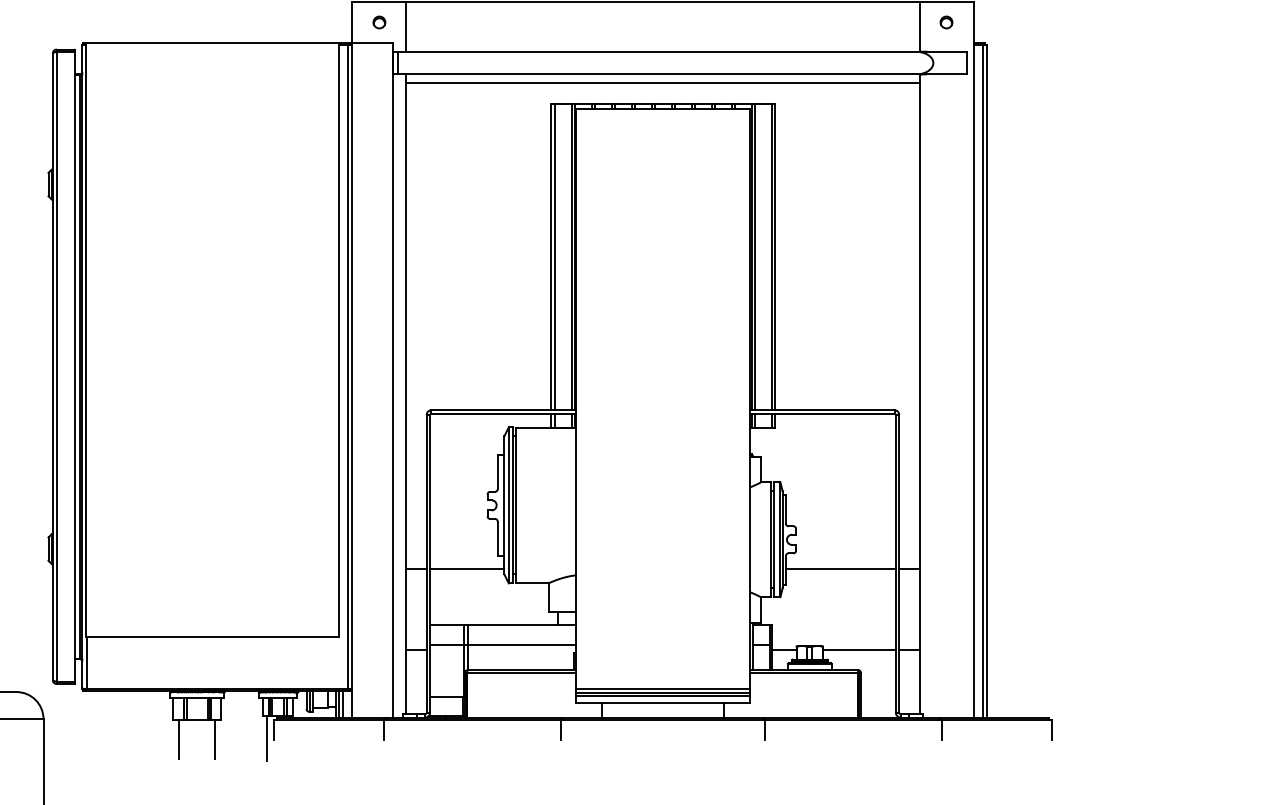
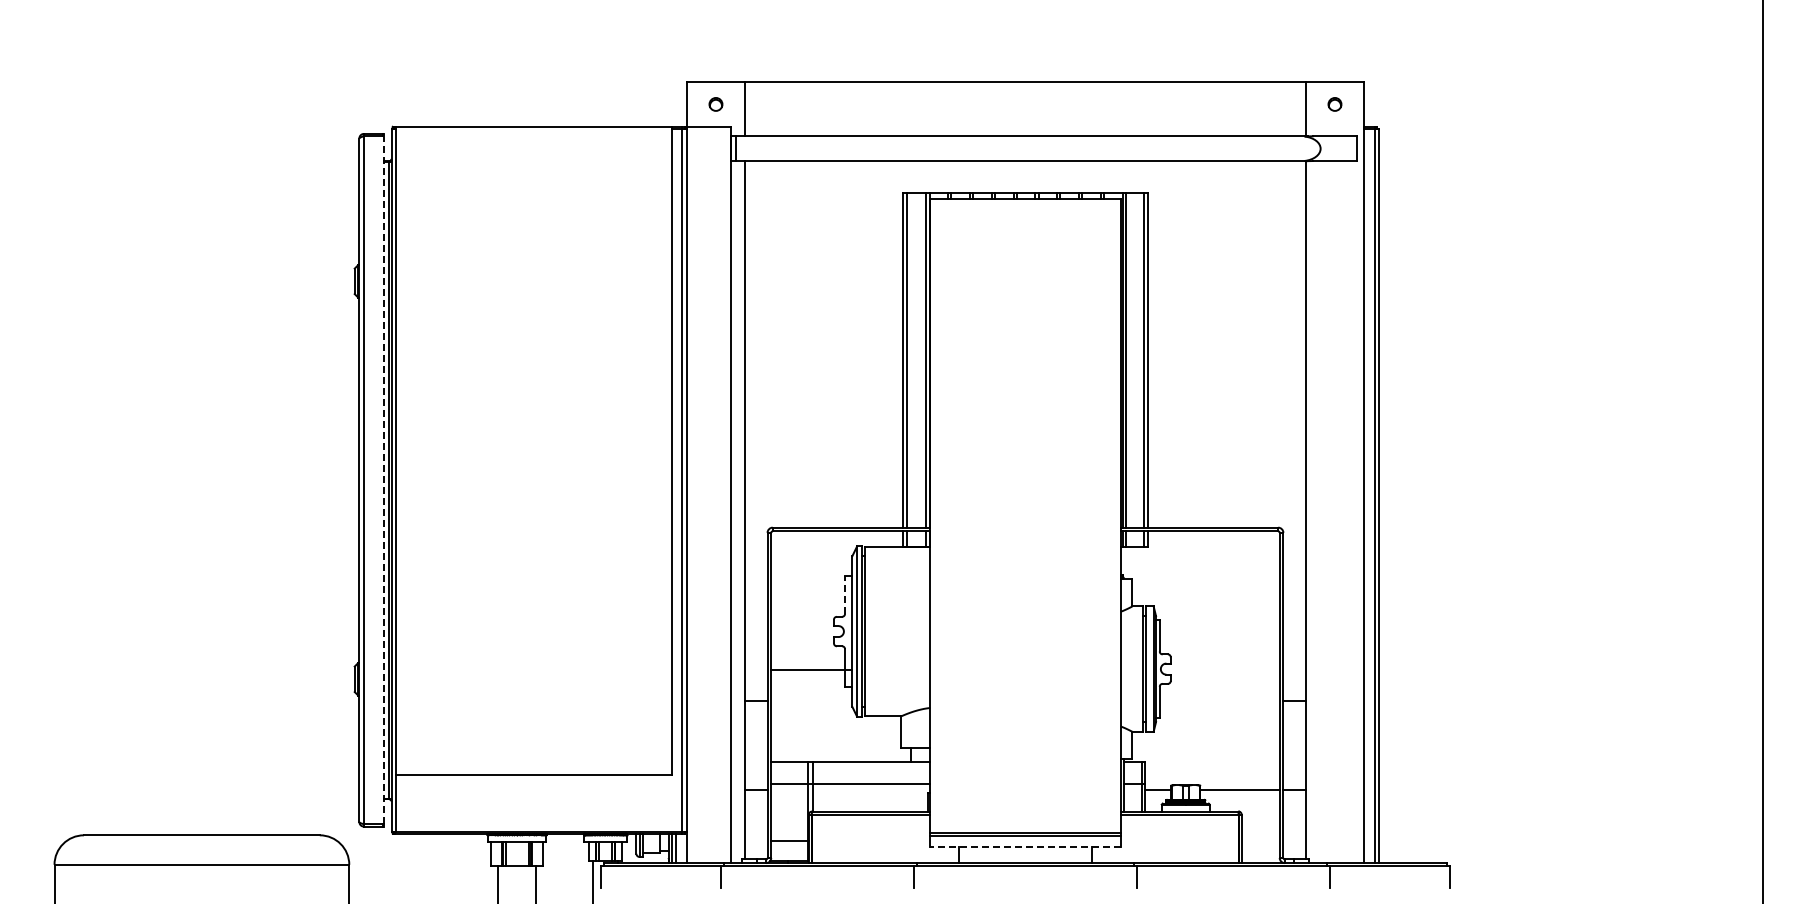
line: (662, 83) -> (1025, 170), removed
line: (74, 367) -> (383, 480), solid -> dashed
line: (498, 472) -> (845, 595), solid -> dashed
line: (466, 569) -> (811, 670), moved
line: (840, 569) -> (1219, 701), removed
line: (662, 695) -> (1025, 839), removed
line: (662, 703) -> (1024, 847), solid -> dashed

